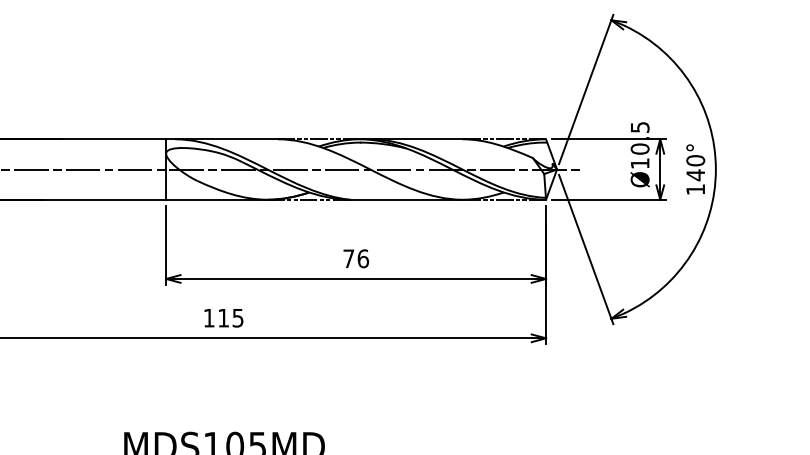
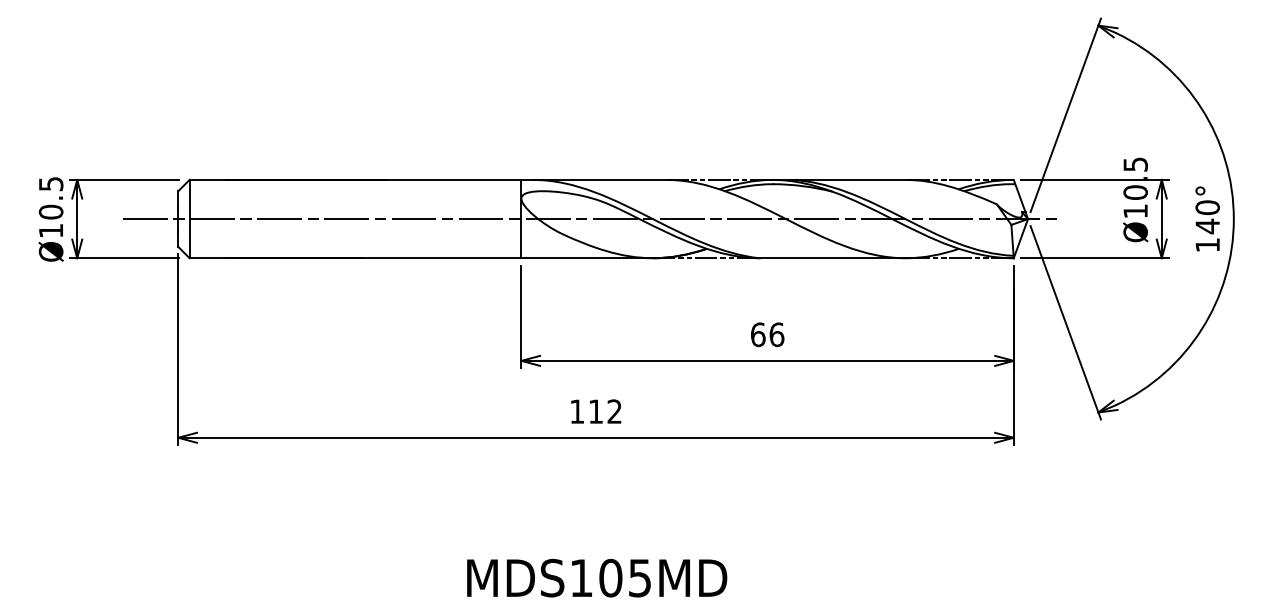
text: (349, 258) -> (758, 334), 76 -> 66
text: (237, 318) -> (614, 411), 115 -> 112

